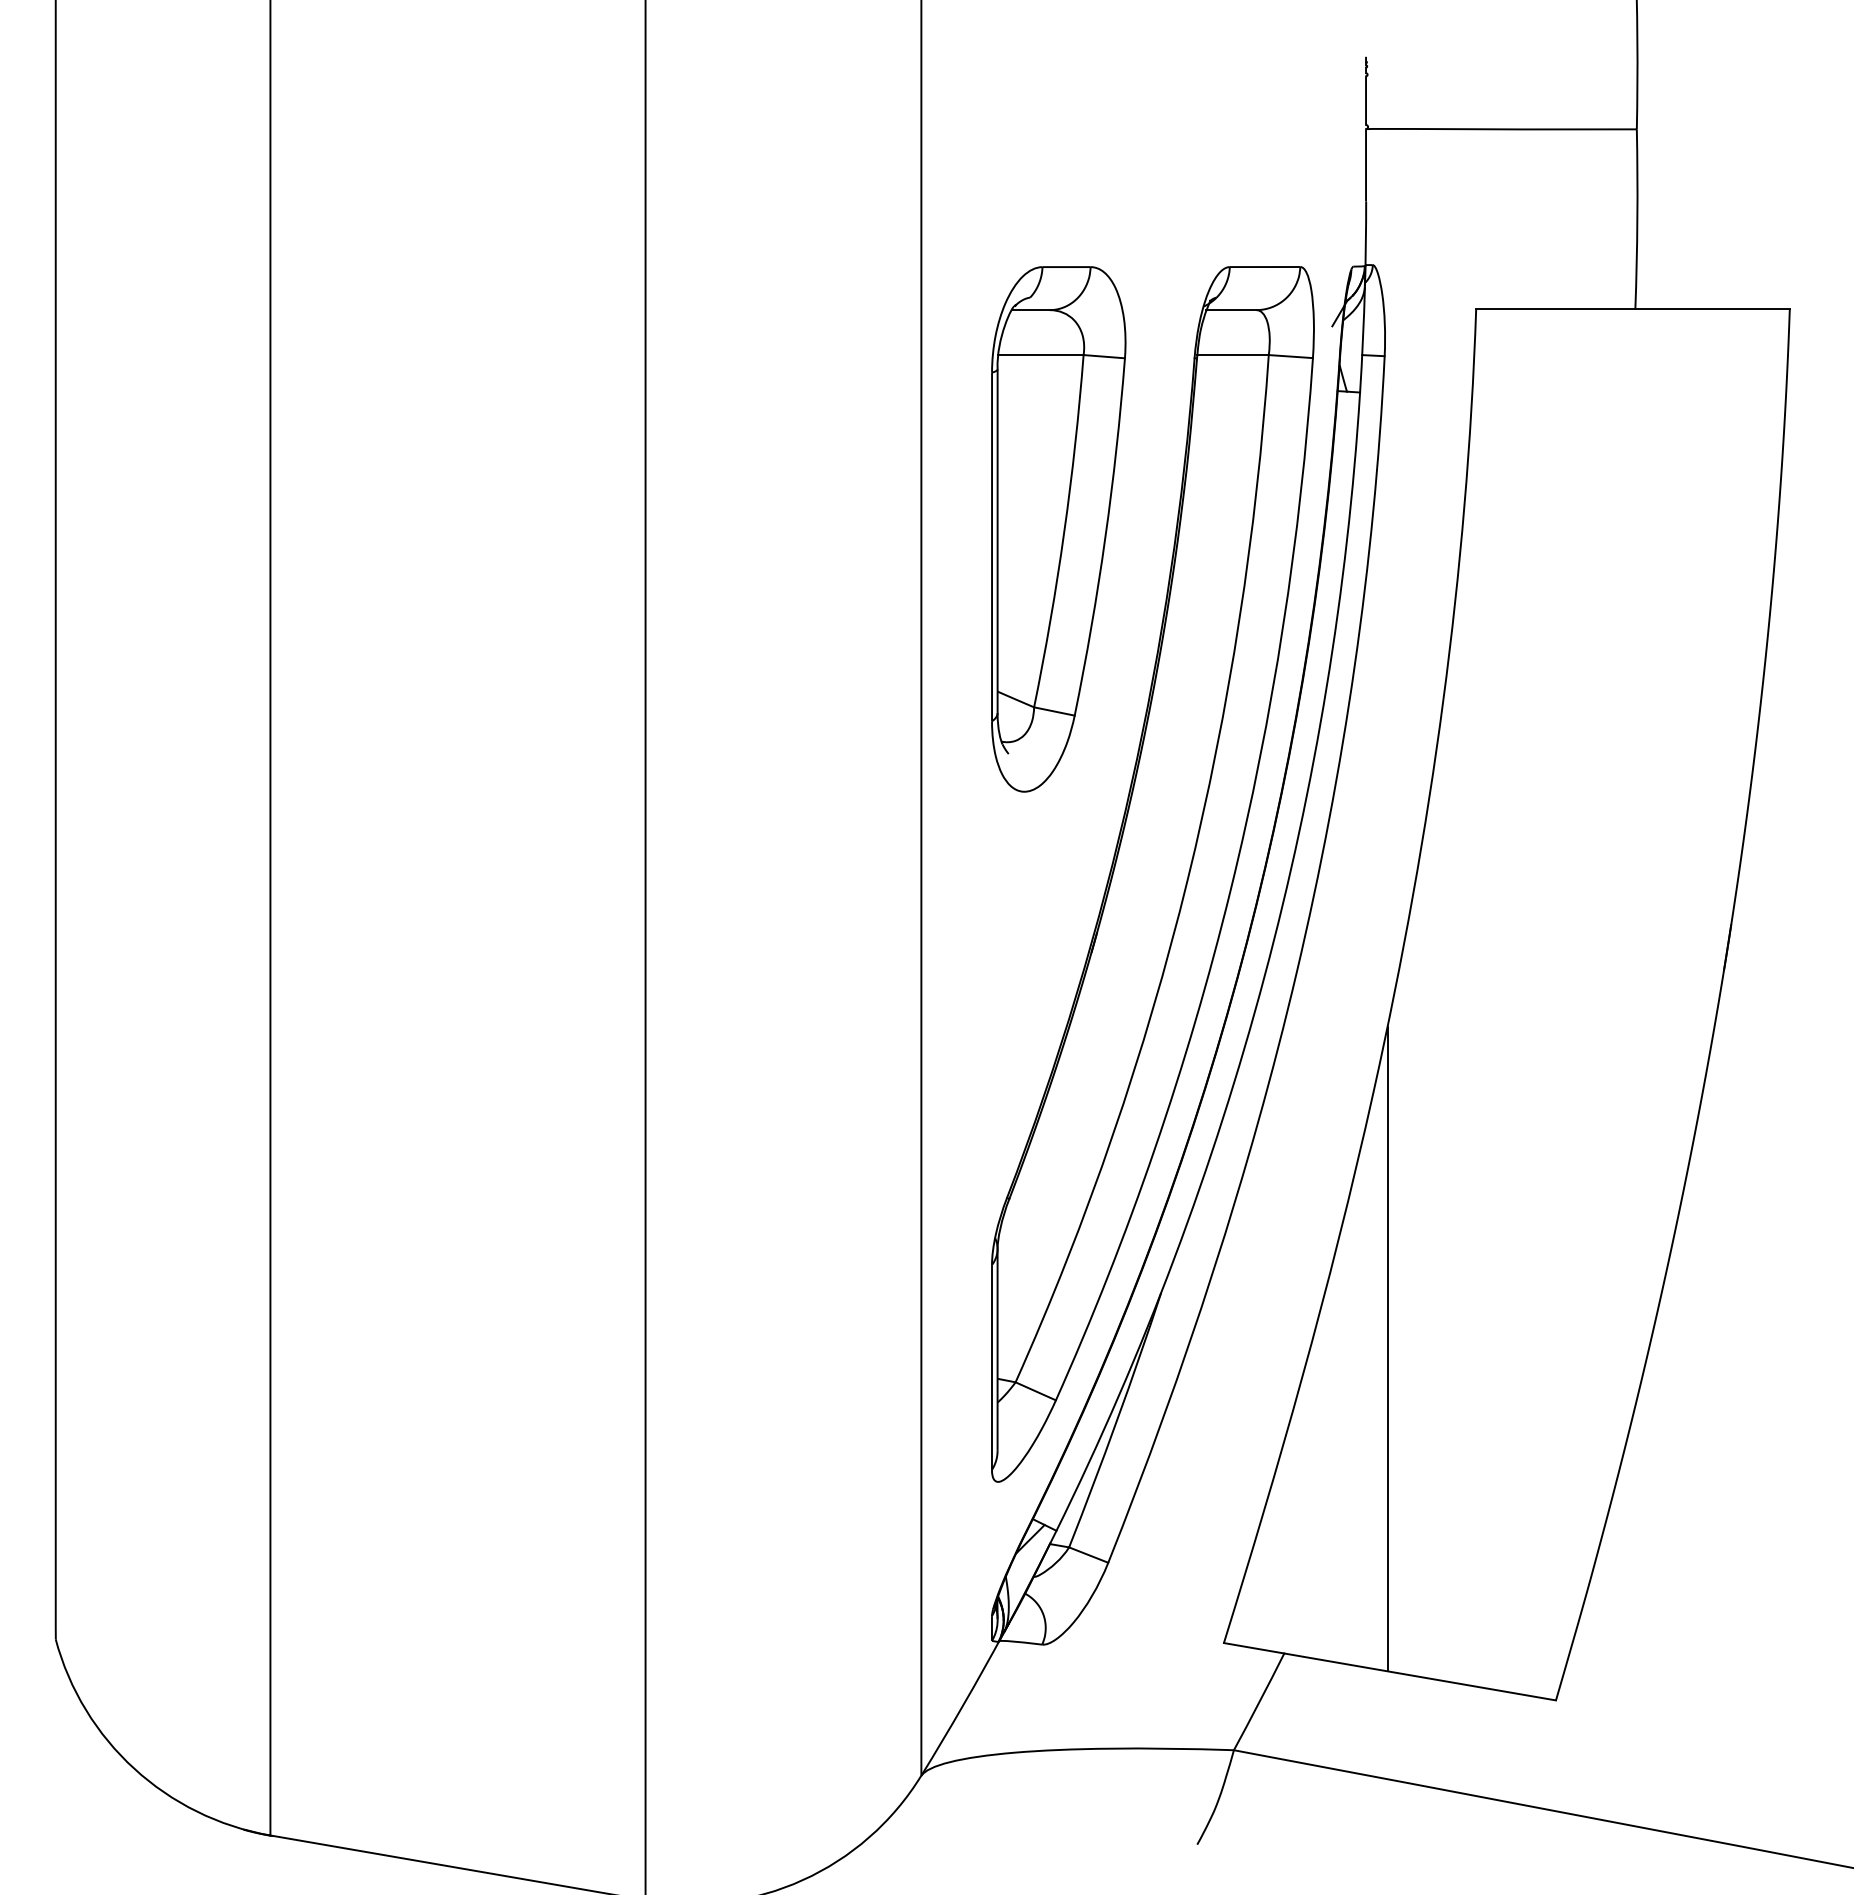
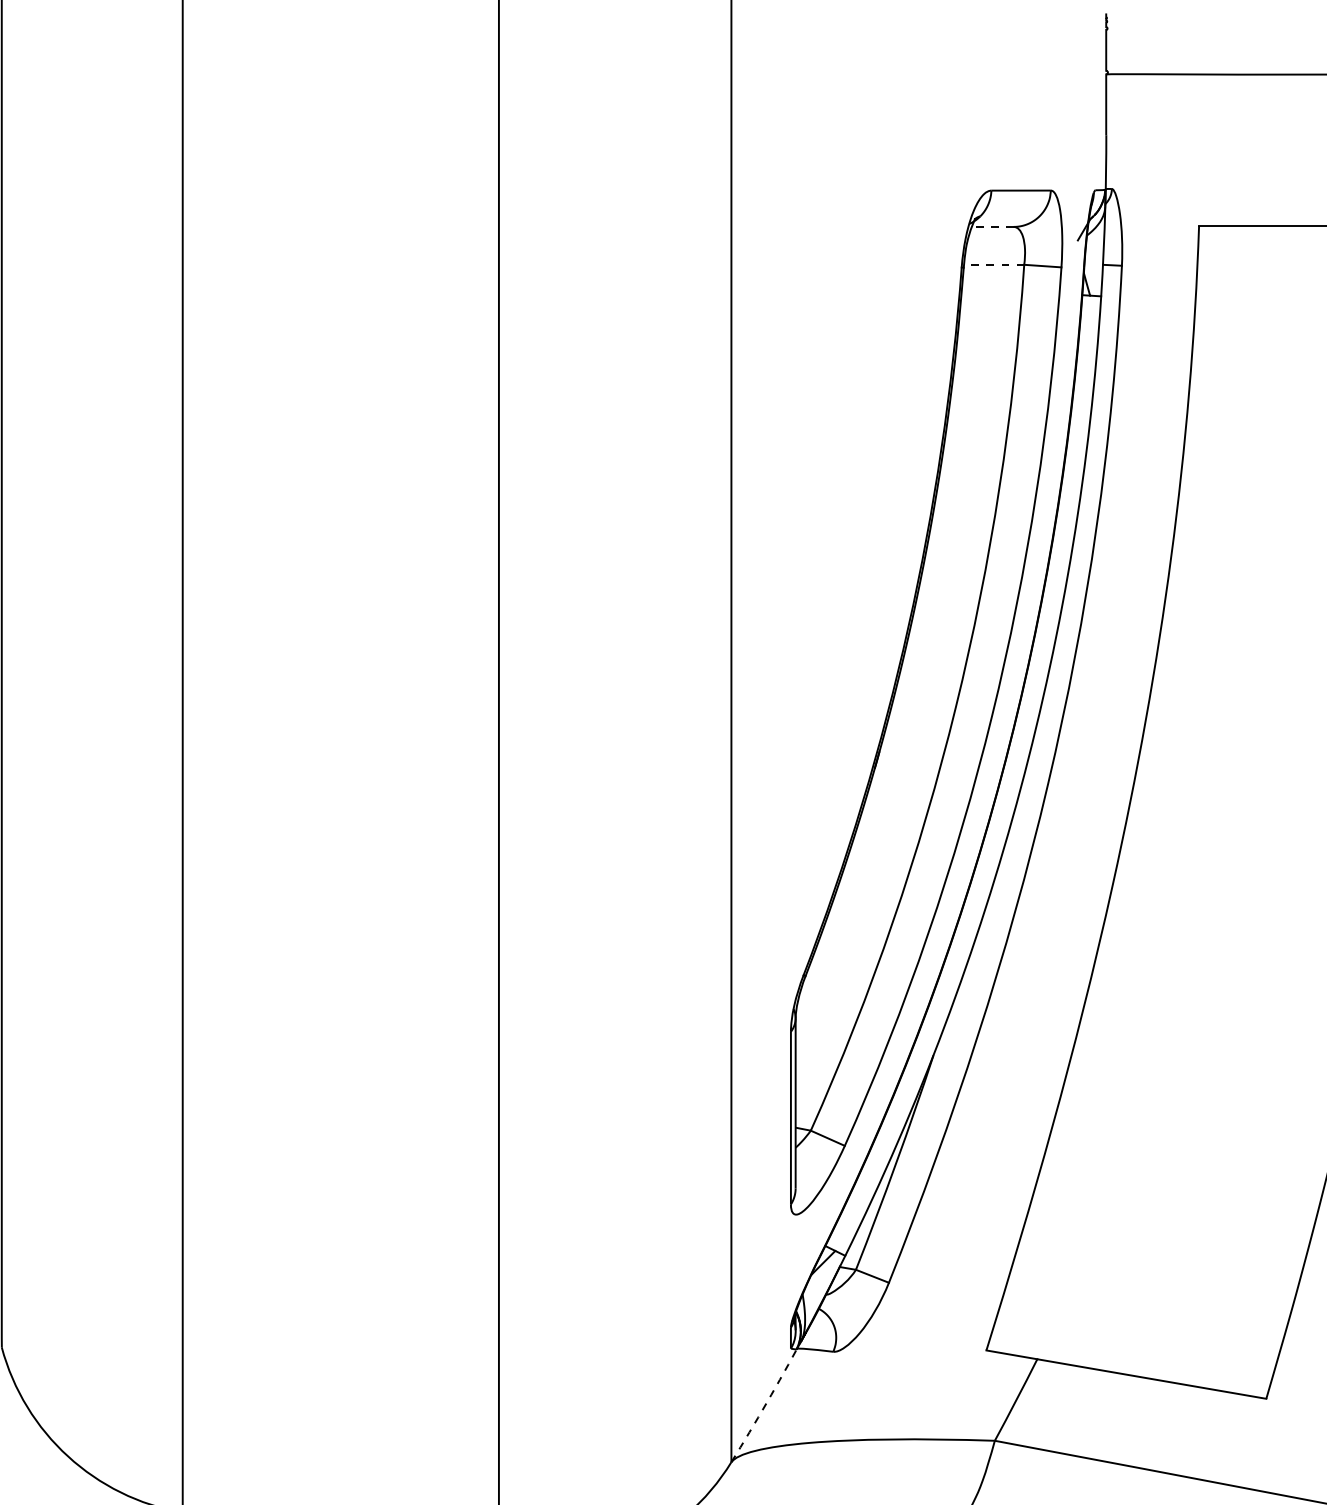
line: (1231, 310) -> (992, 227), solid -> dashed
line: (1233, 355) -> (994, 265), solid -> dashed
part: (1058, 529) -> (846, 411), removed
line: (1387, 1348) -> (1124, 1102), removed
arc: (963, 1704) -> (766, 1402), solid -> dashed

